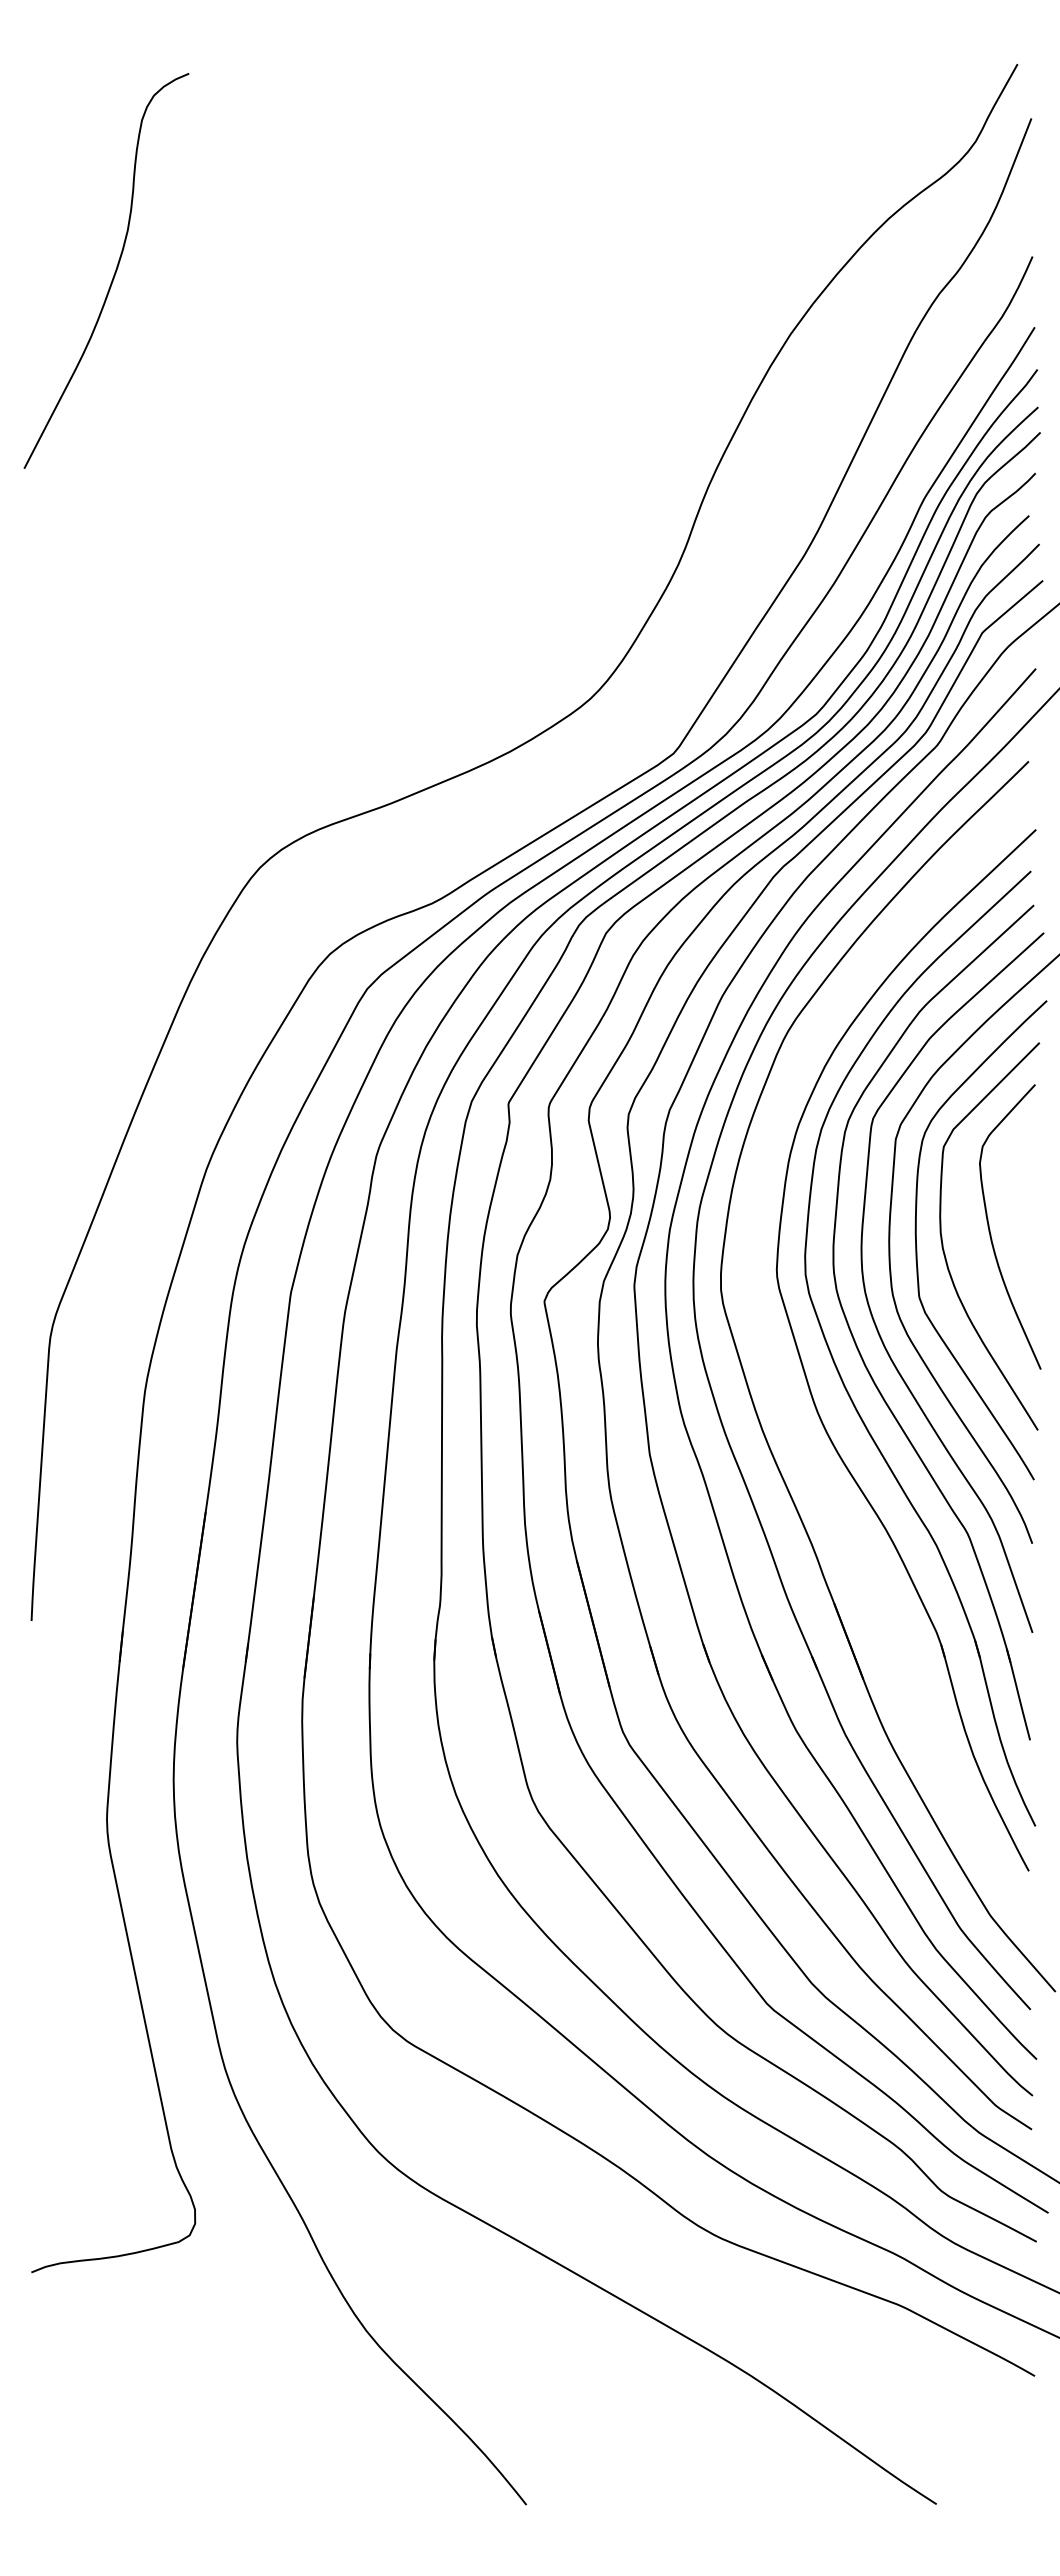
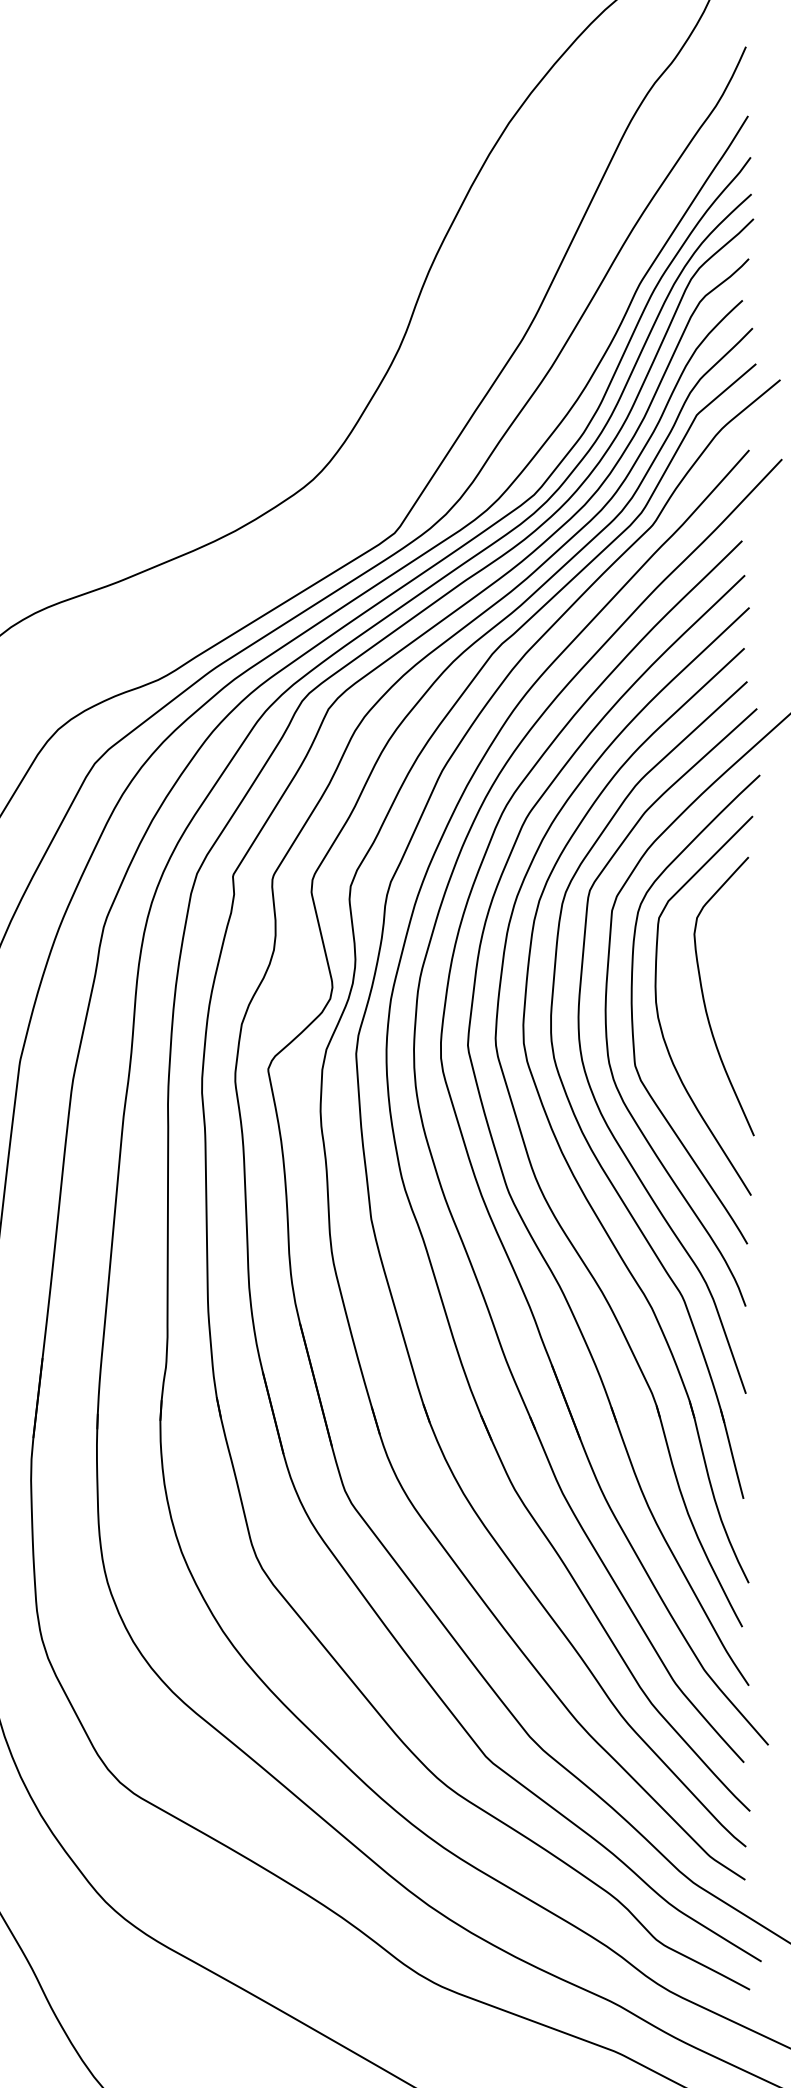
part: (781, 1395) -> (500, 1161), added

